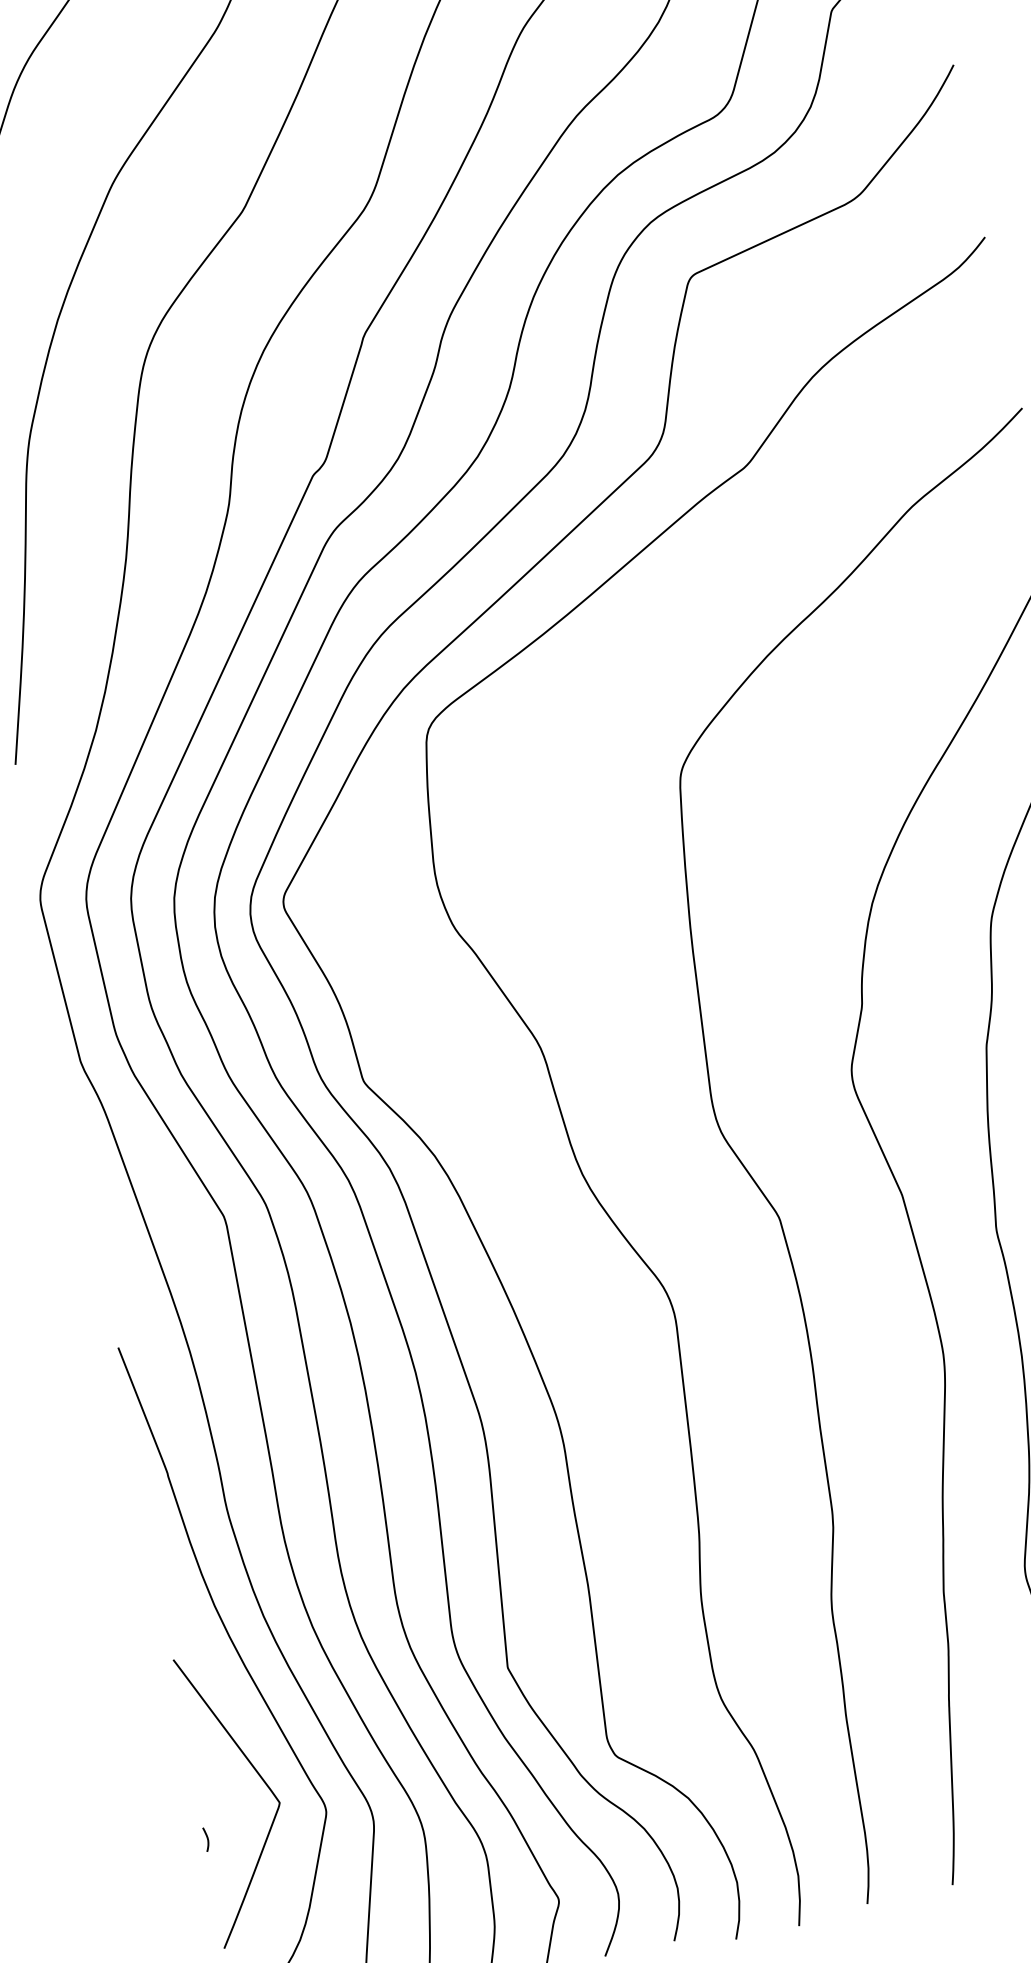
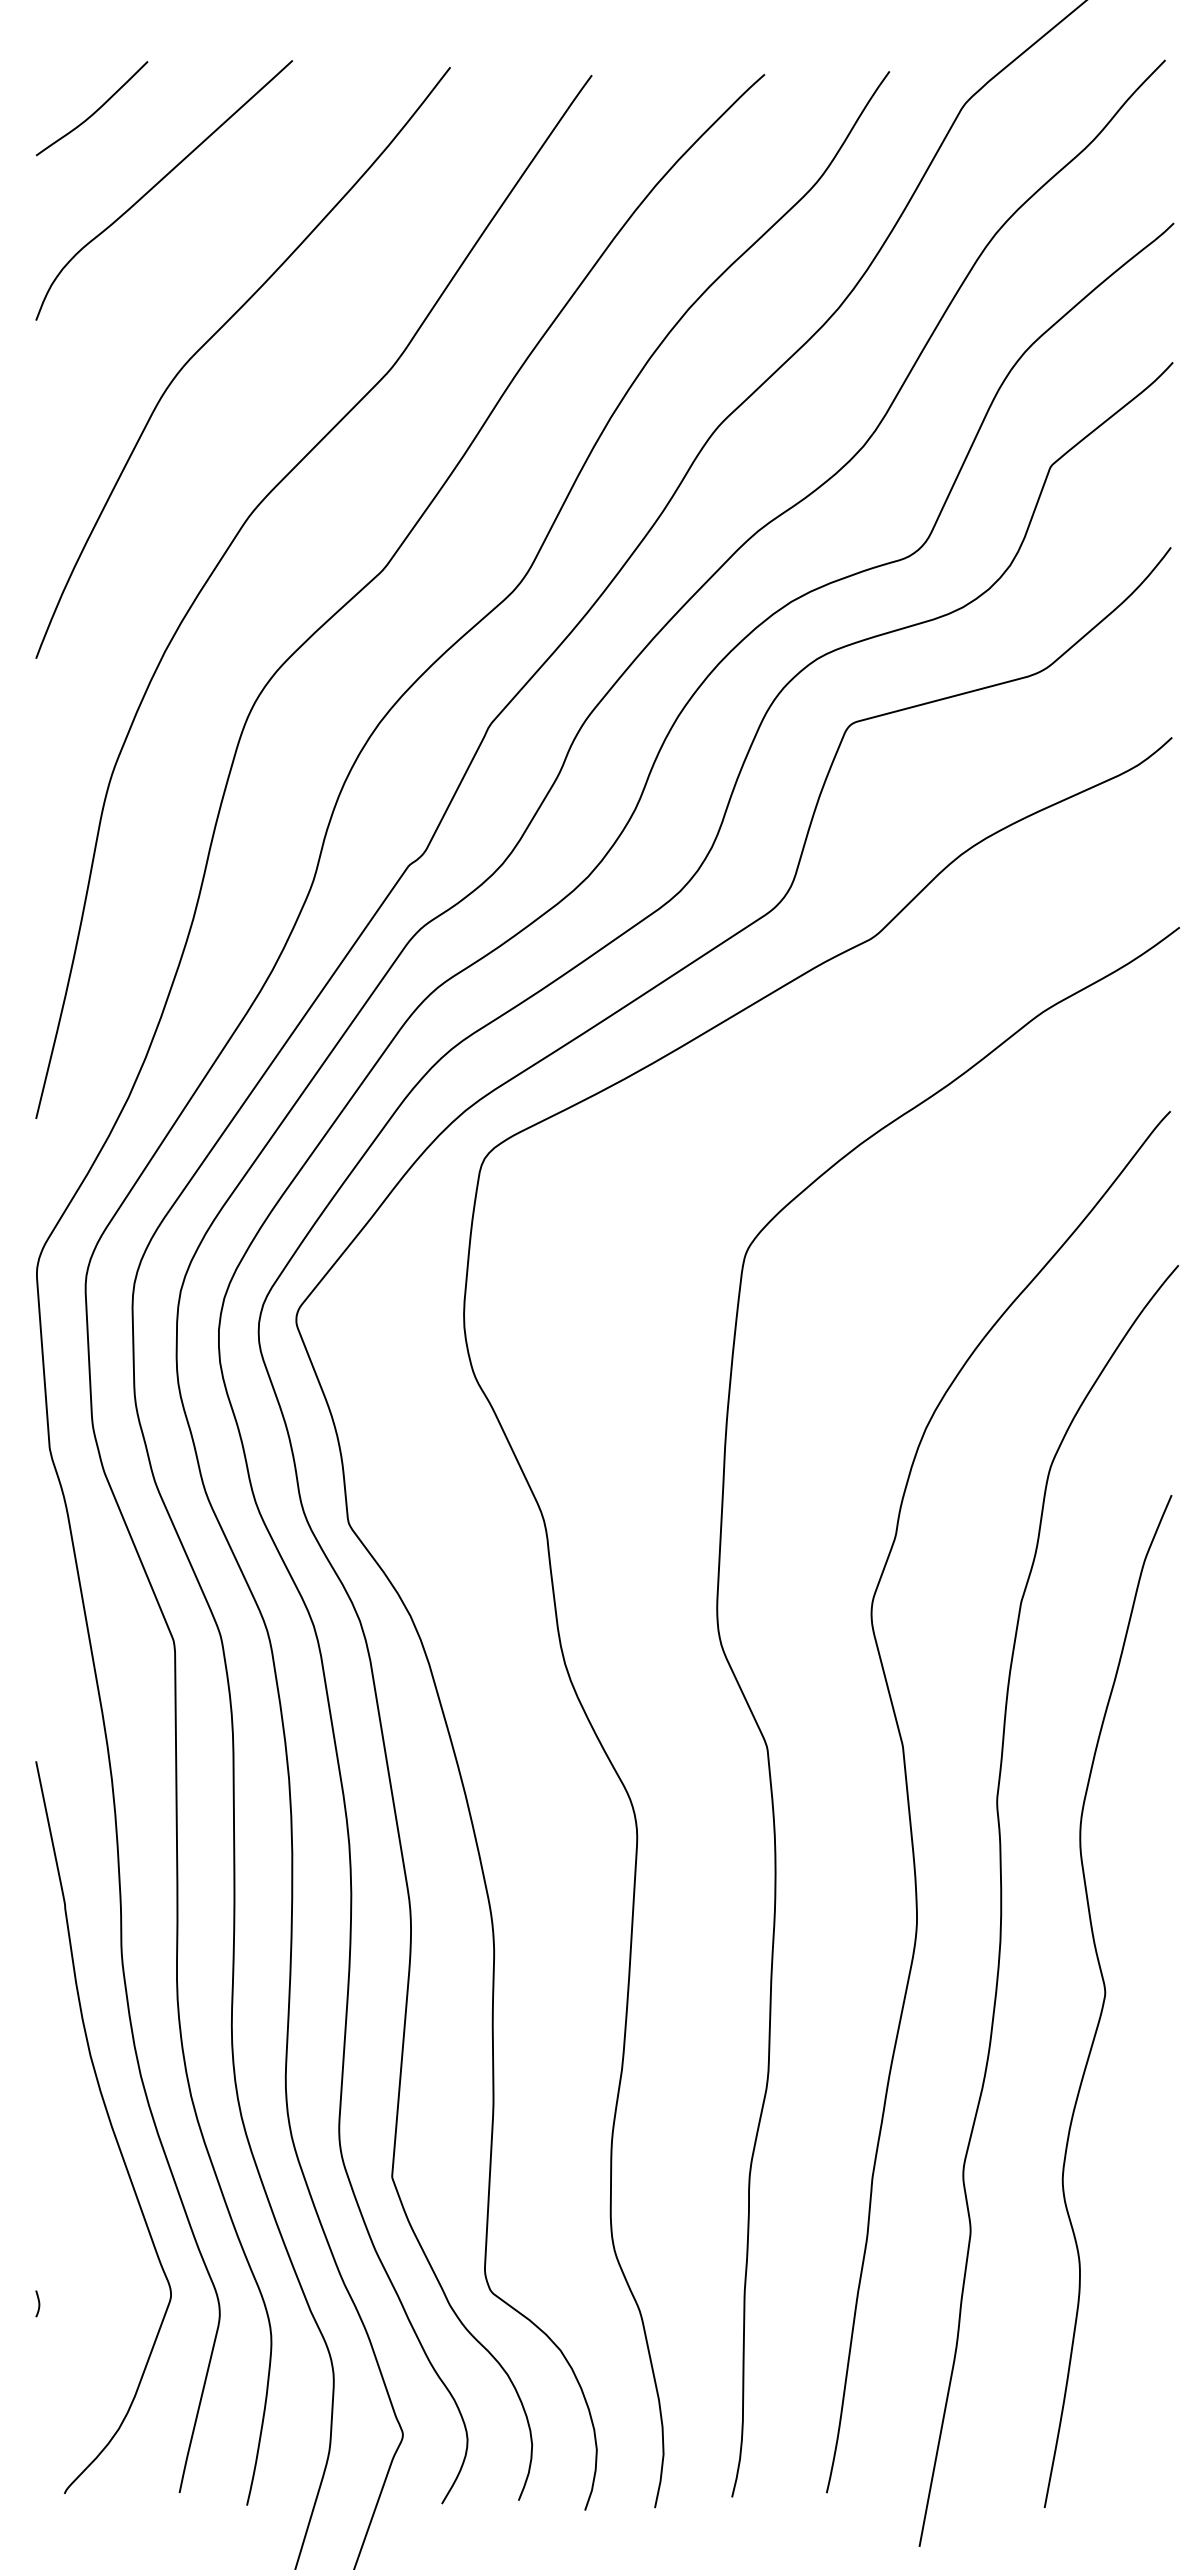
curve: (261, 1779) -> (107, 2249), removed

